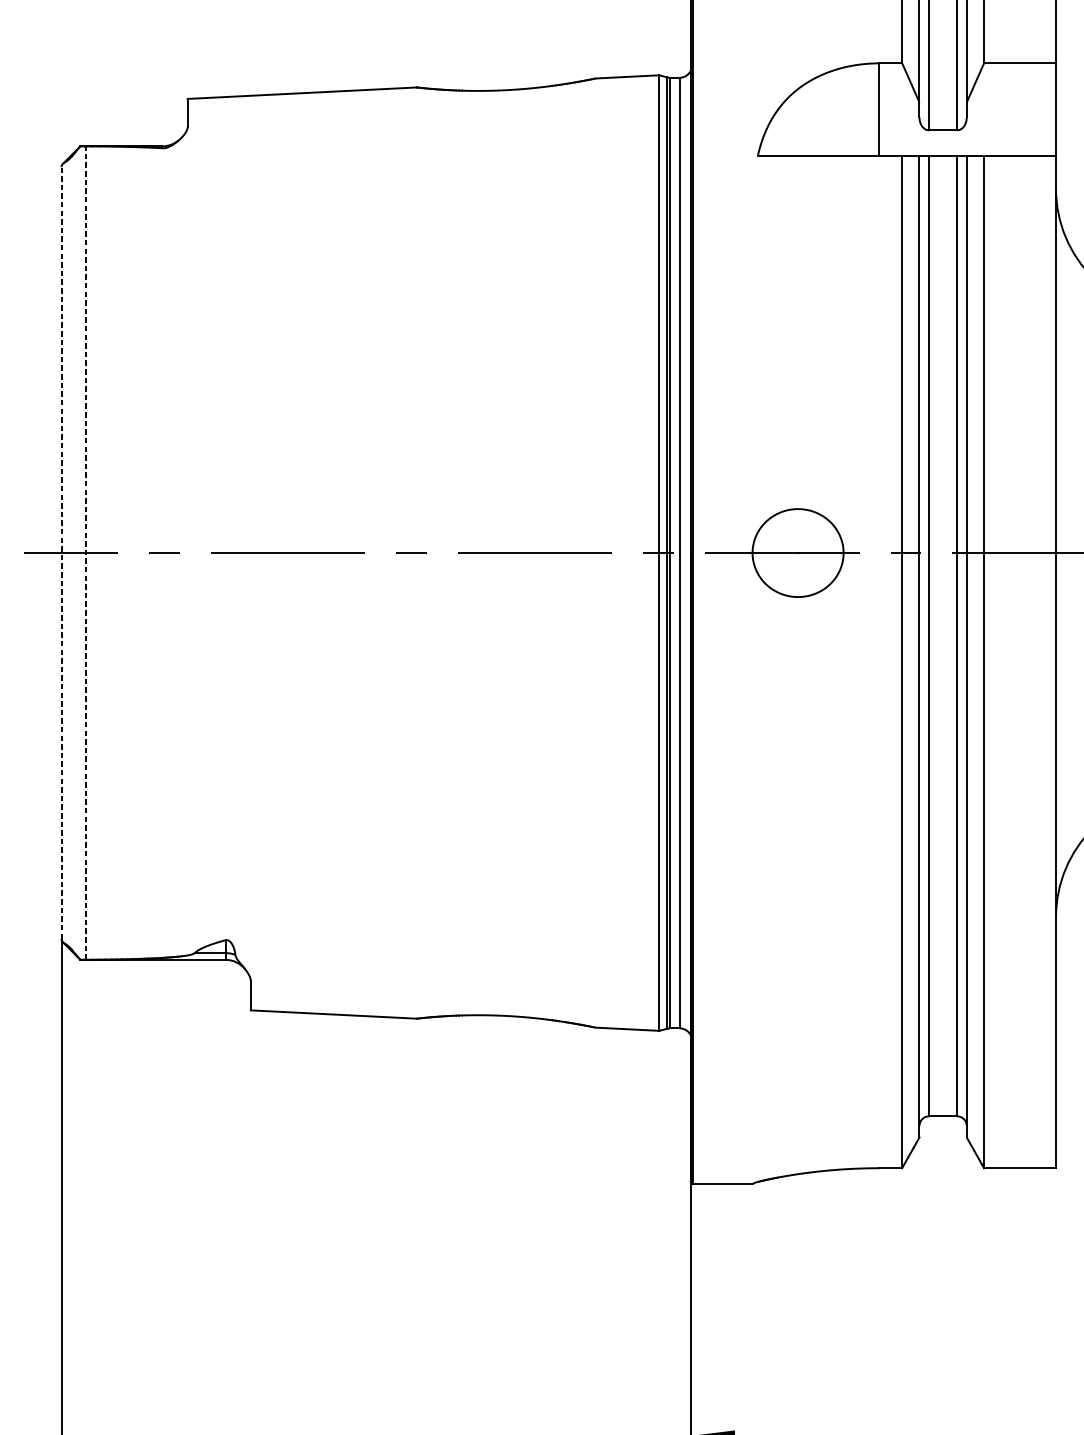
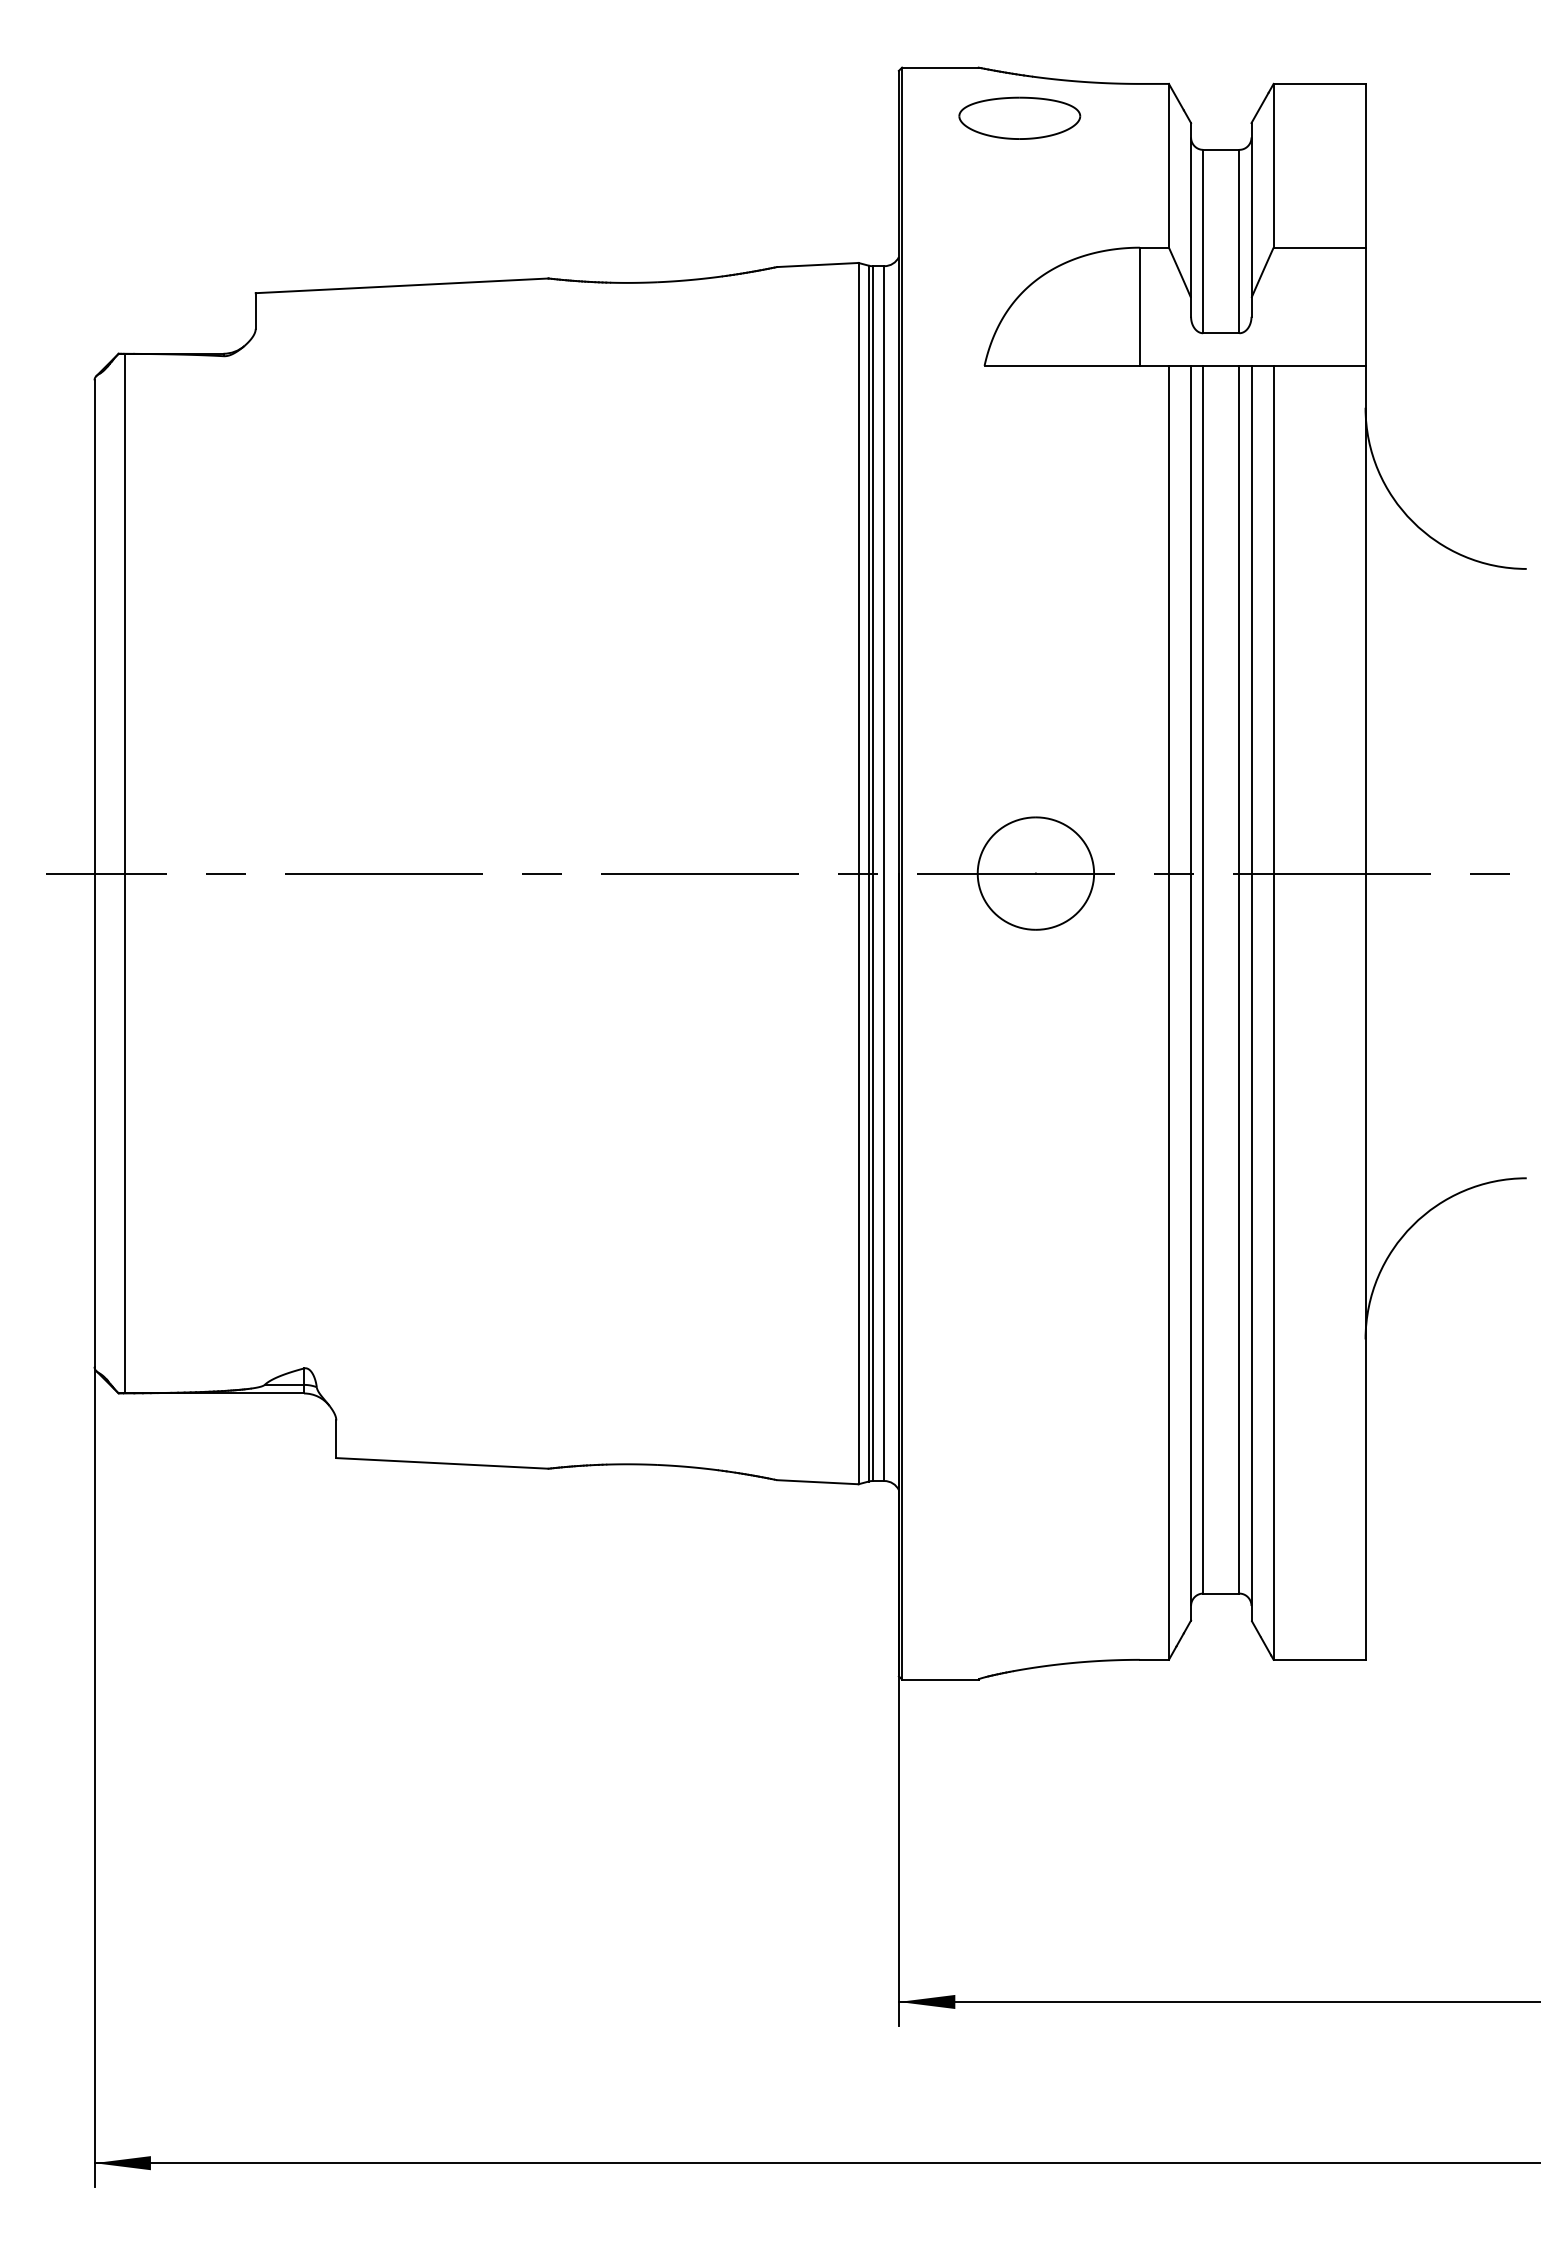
line: (61, 552) -> (94, 873), dashed -> solid
line: (85, 552) -> (125, 873), dashed -> solid

